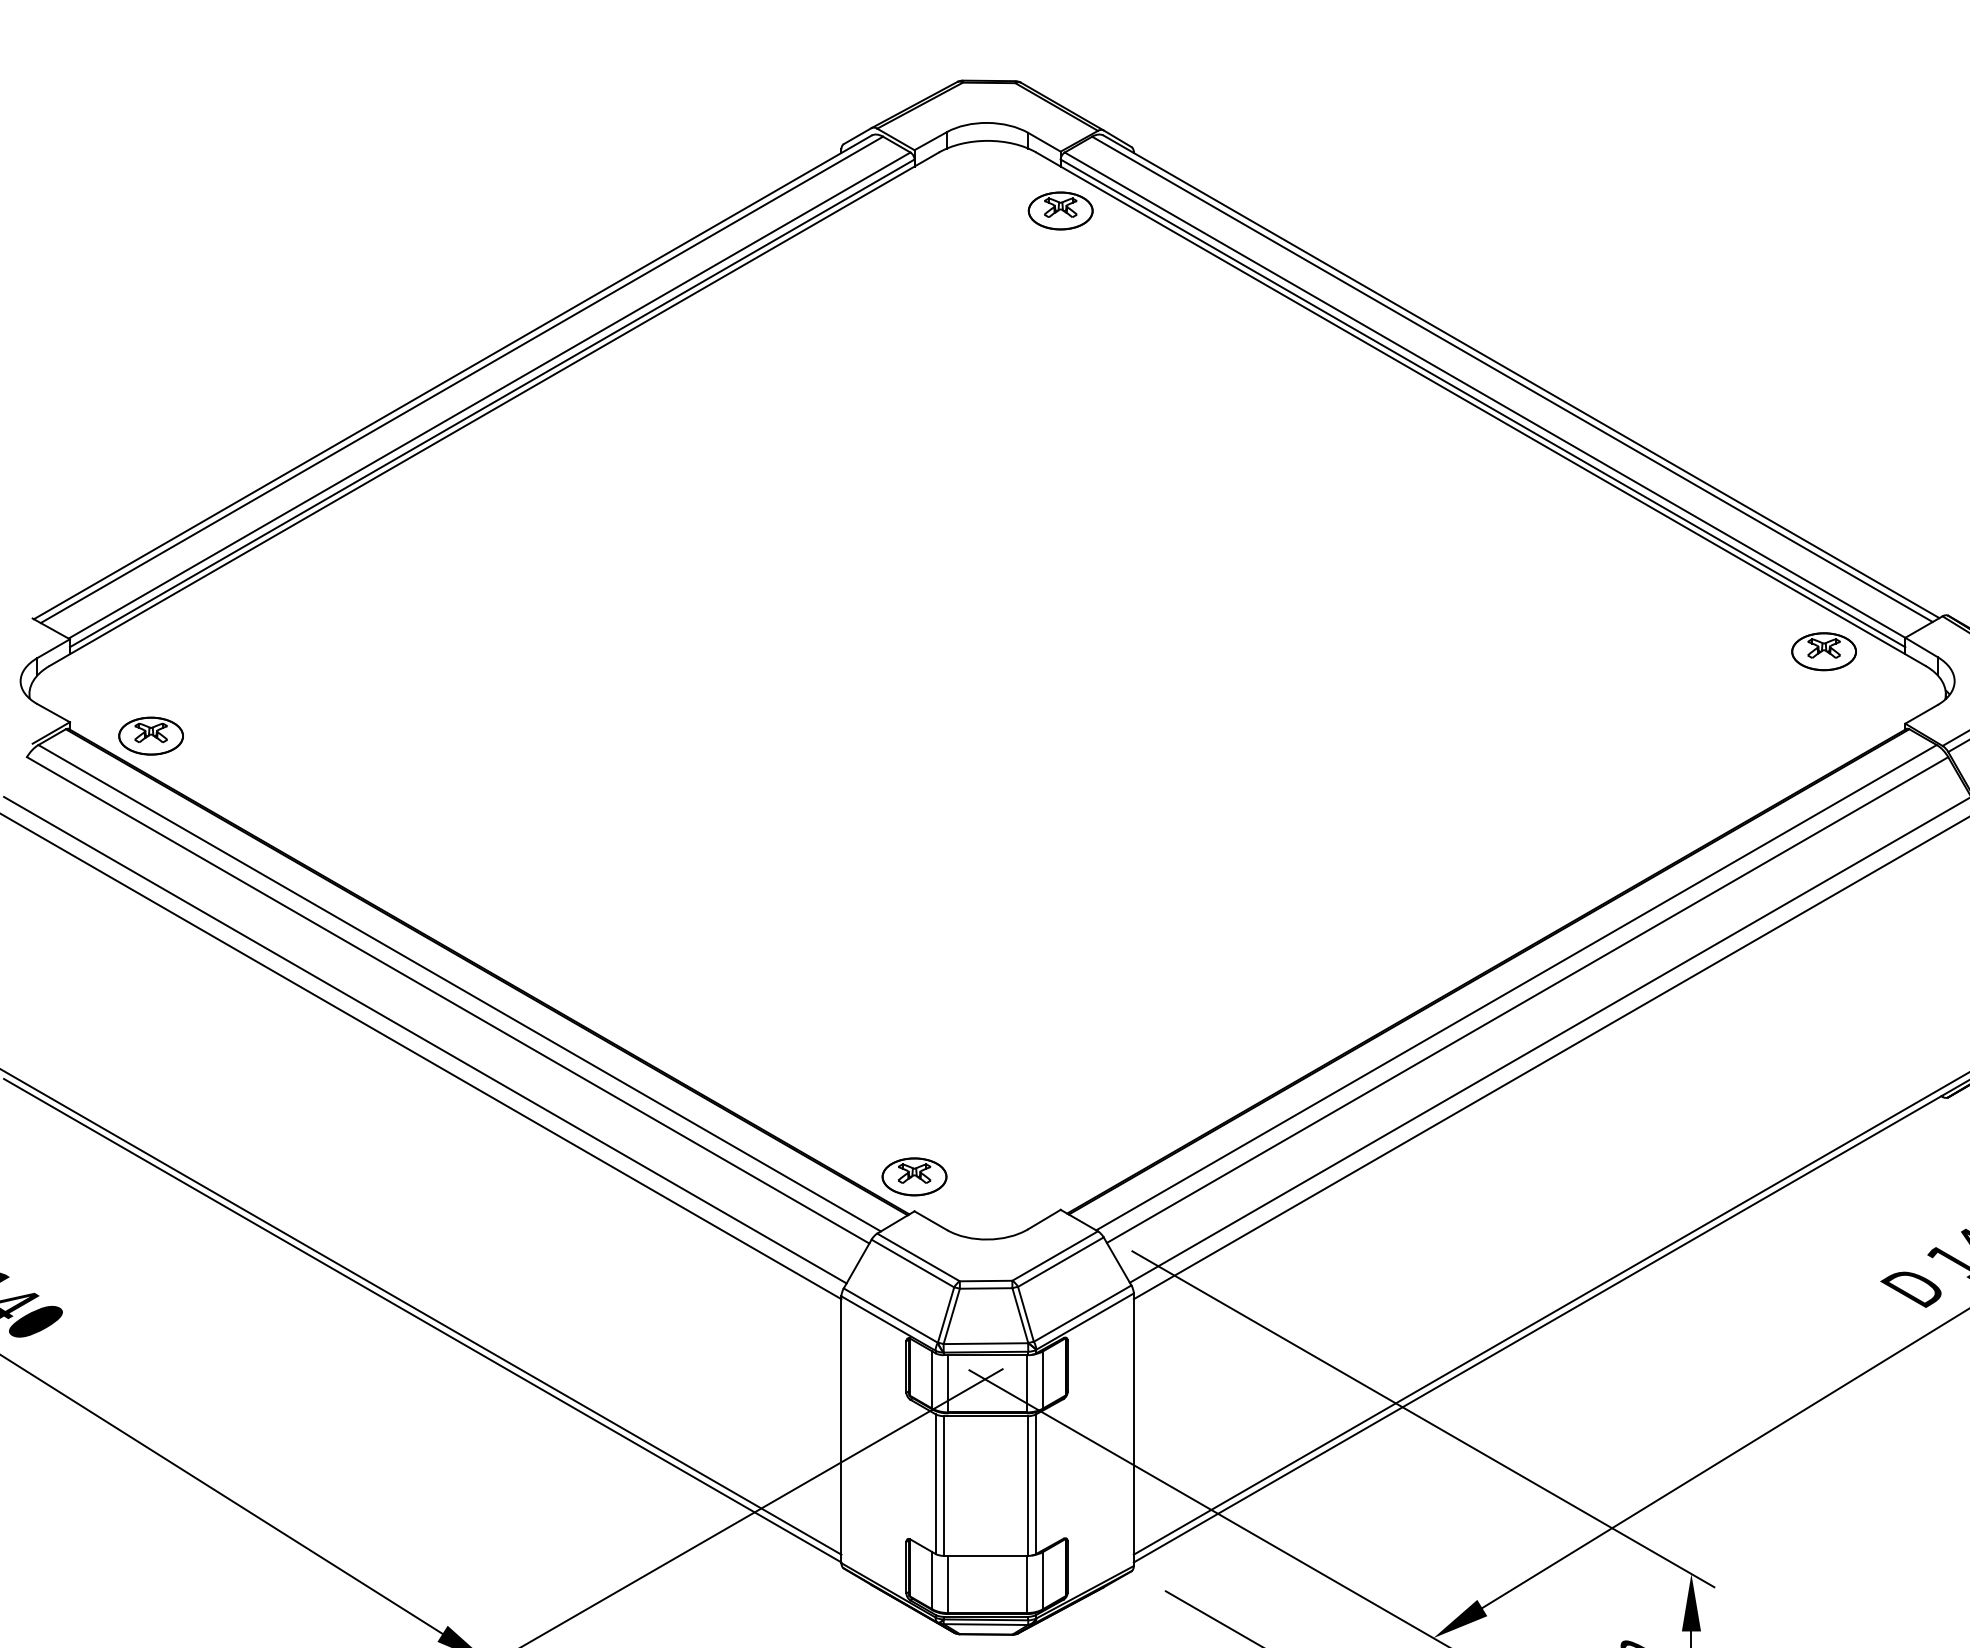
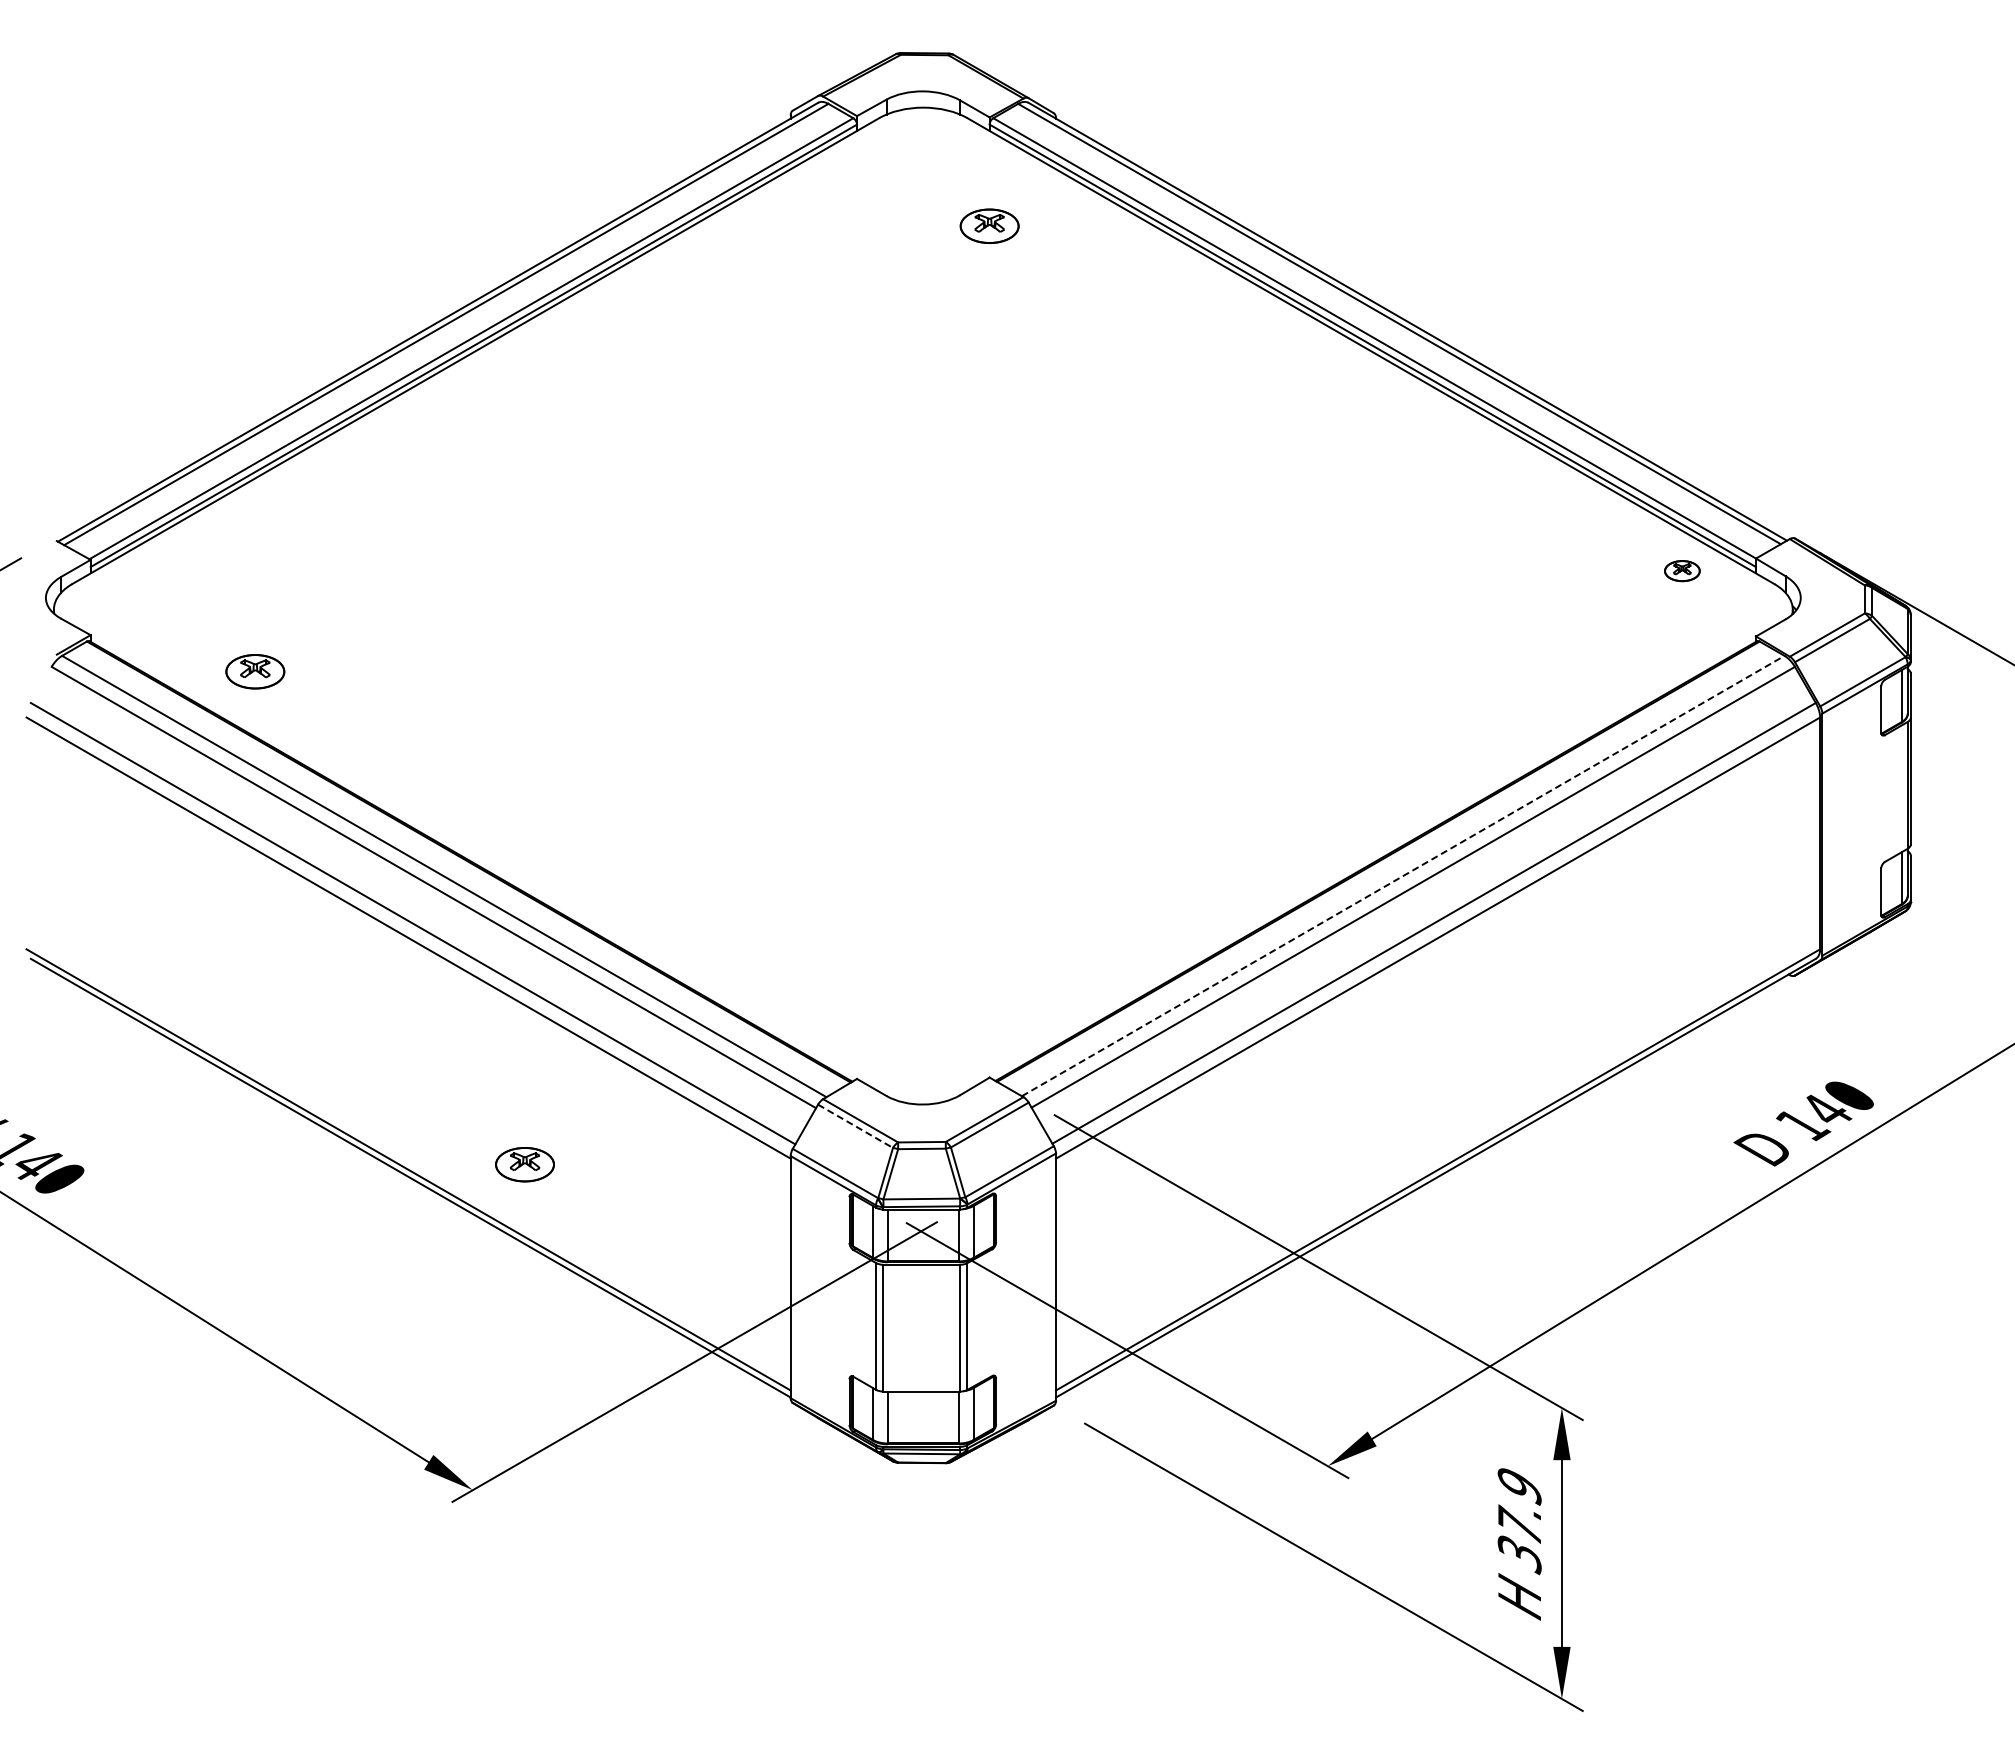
part: (1060, 210) -> (989, 225), moved
part: (1824, 650) -> (1682, 570), size x0.6
part: (151, 735) -> (255, 671), moved
line: (1516, 987) -> (1403, 875), solid -> dashed
part: (913, 1176) -> (524, 1164), moved
line: (912, 1263) -> (855, 1126), solid -> dashed

